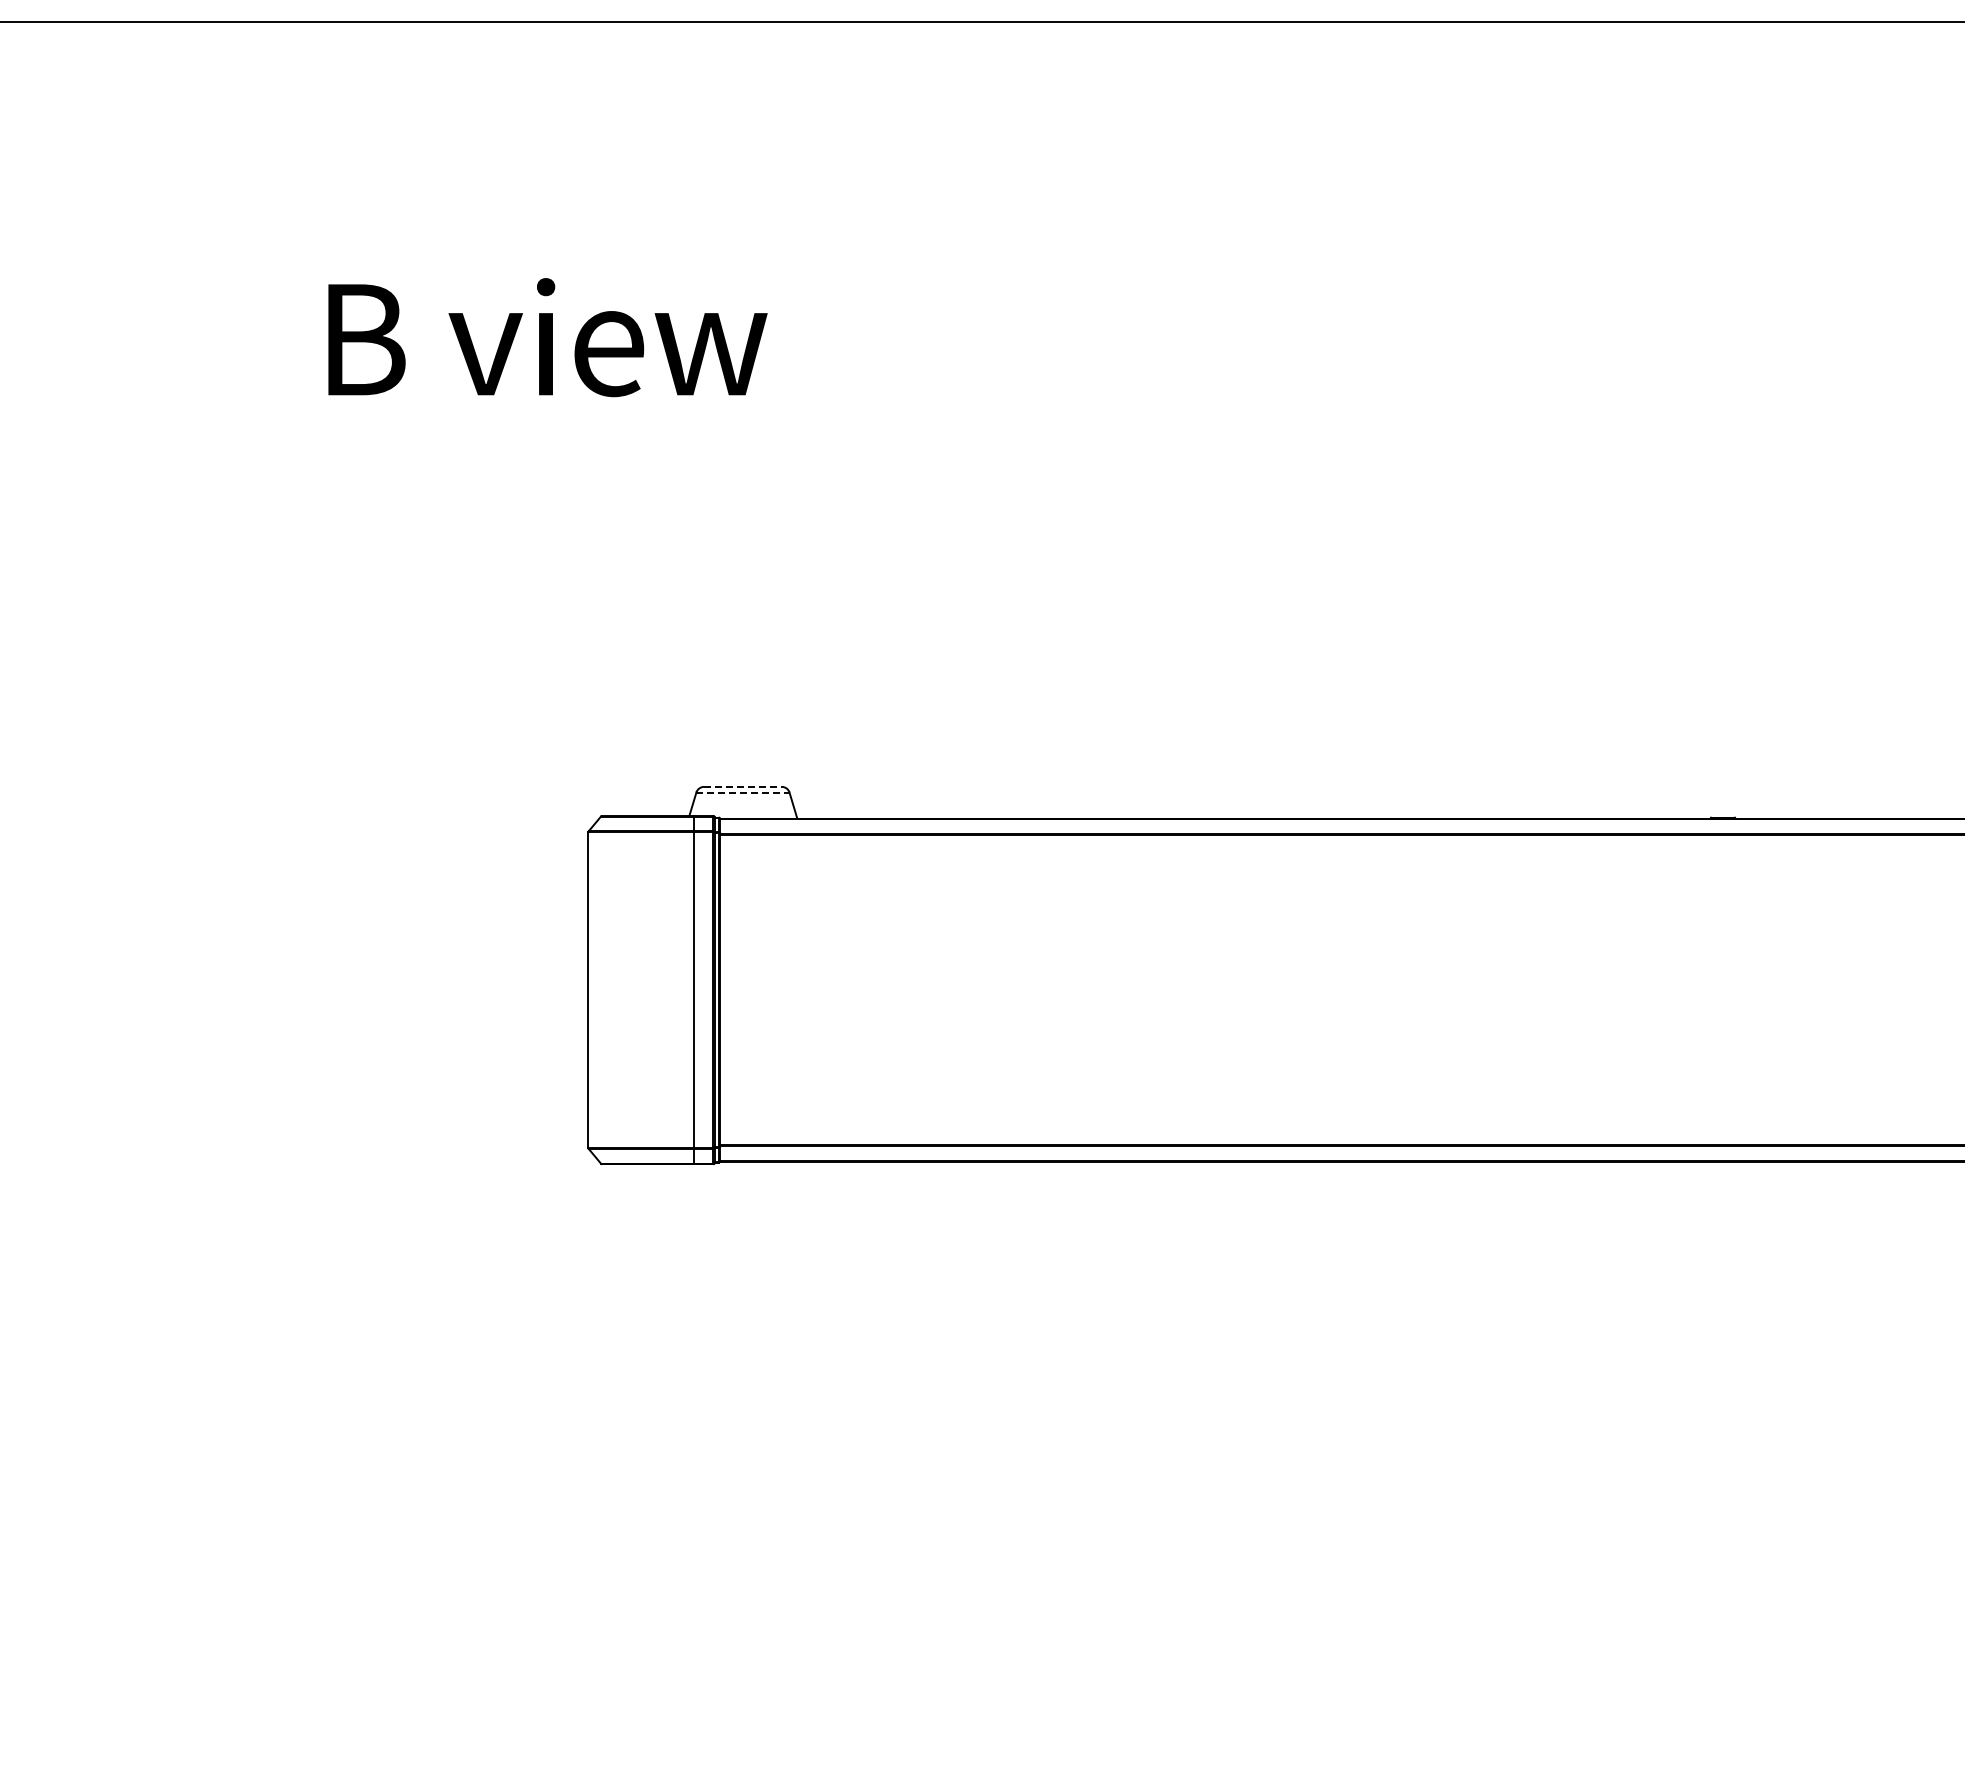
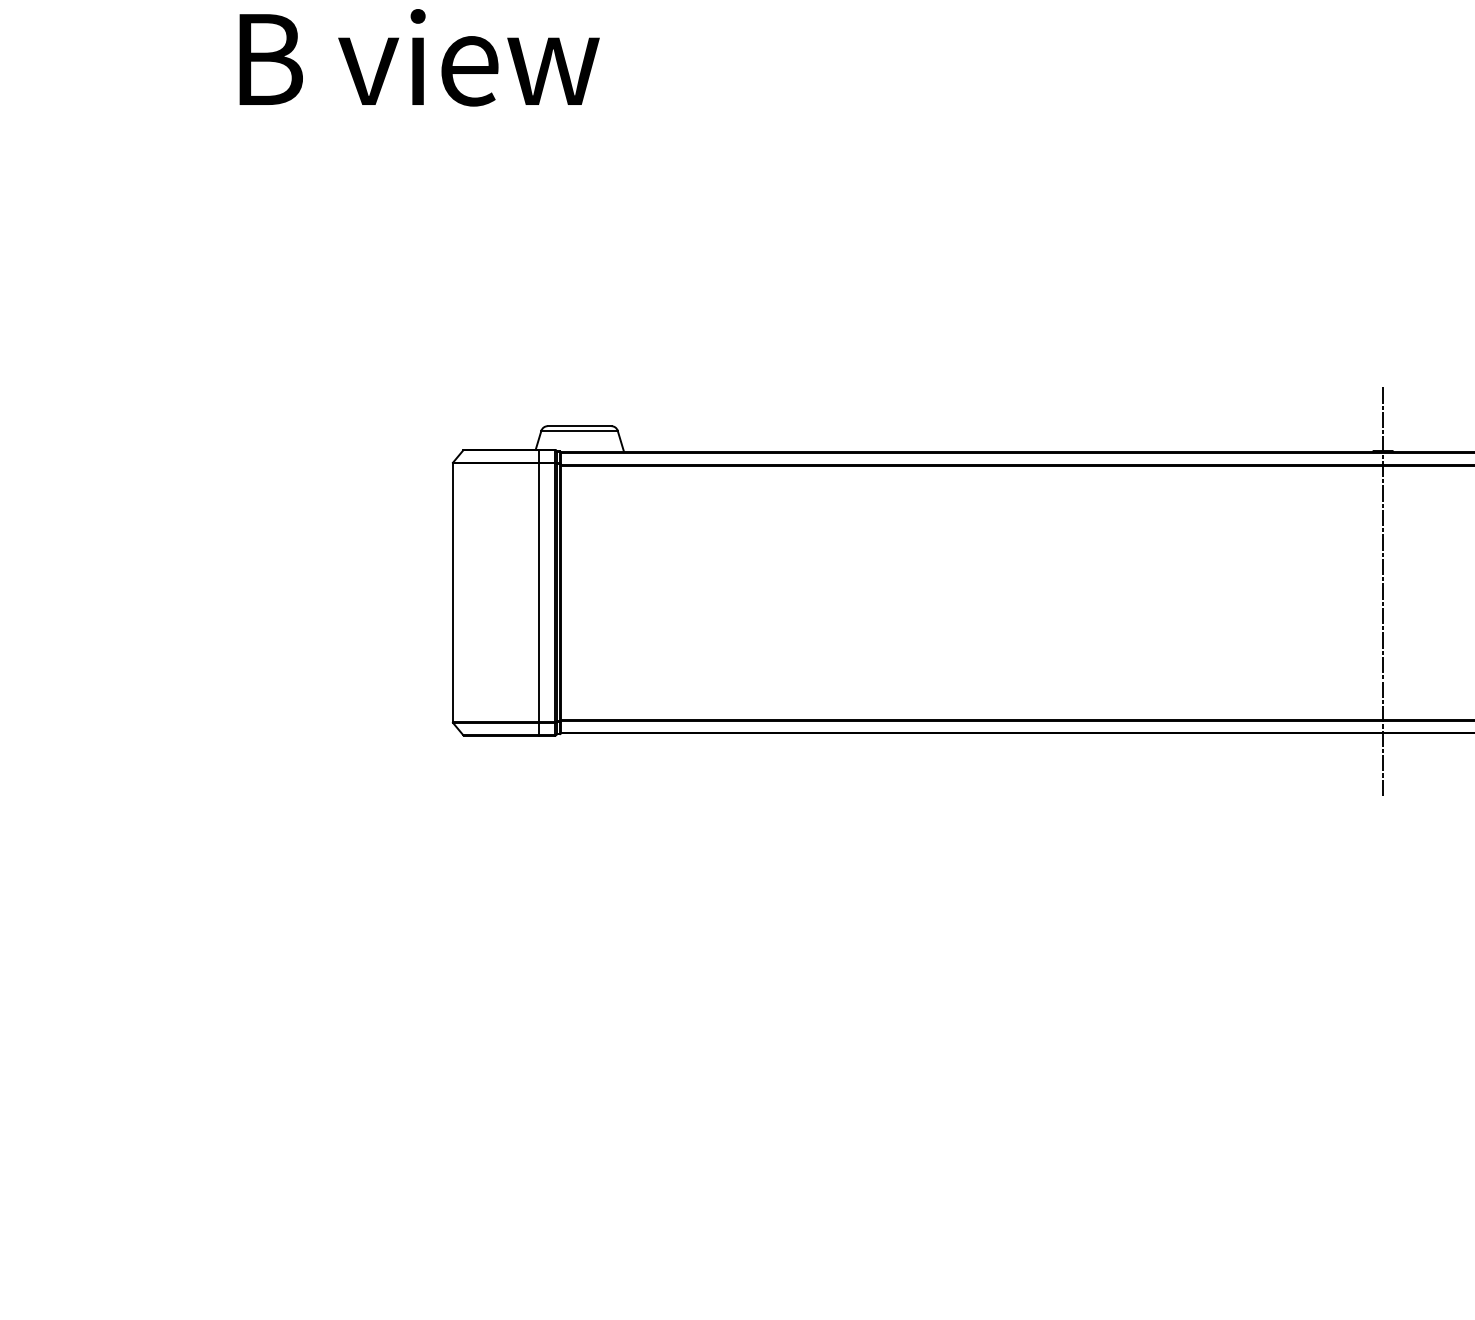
line: (742, 786) -> (579, 425), dashed -> solid
line: (742, 792) -> (579, 430), dashed -> solid
line: (1723, 989) -> (1383, 592), added

